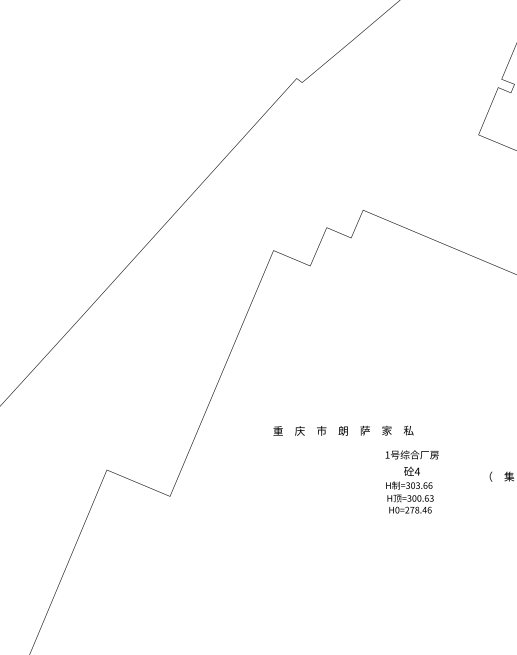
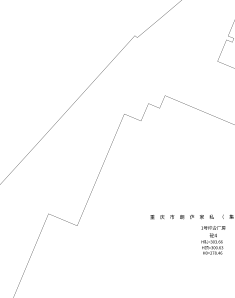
text: (355, 469) -> (187, 234), moved

